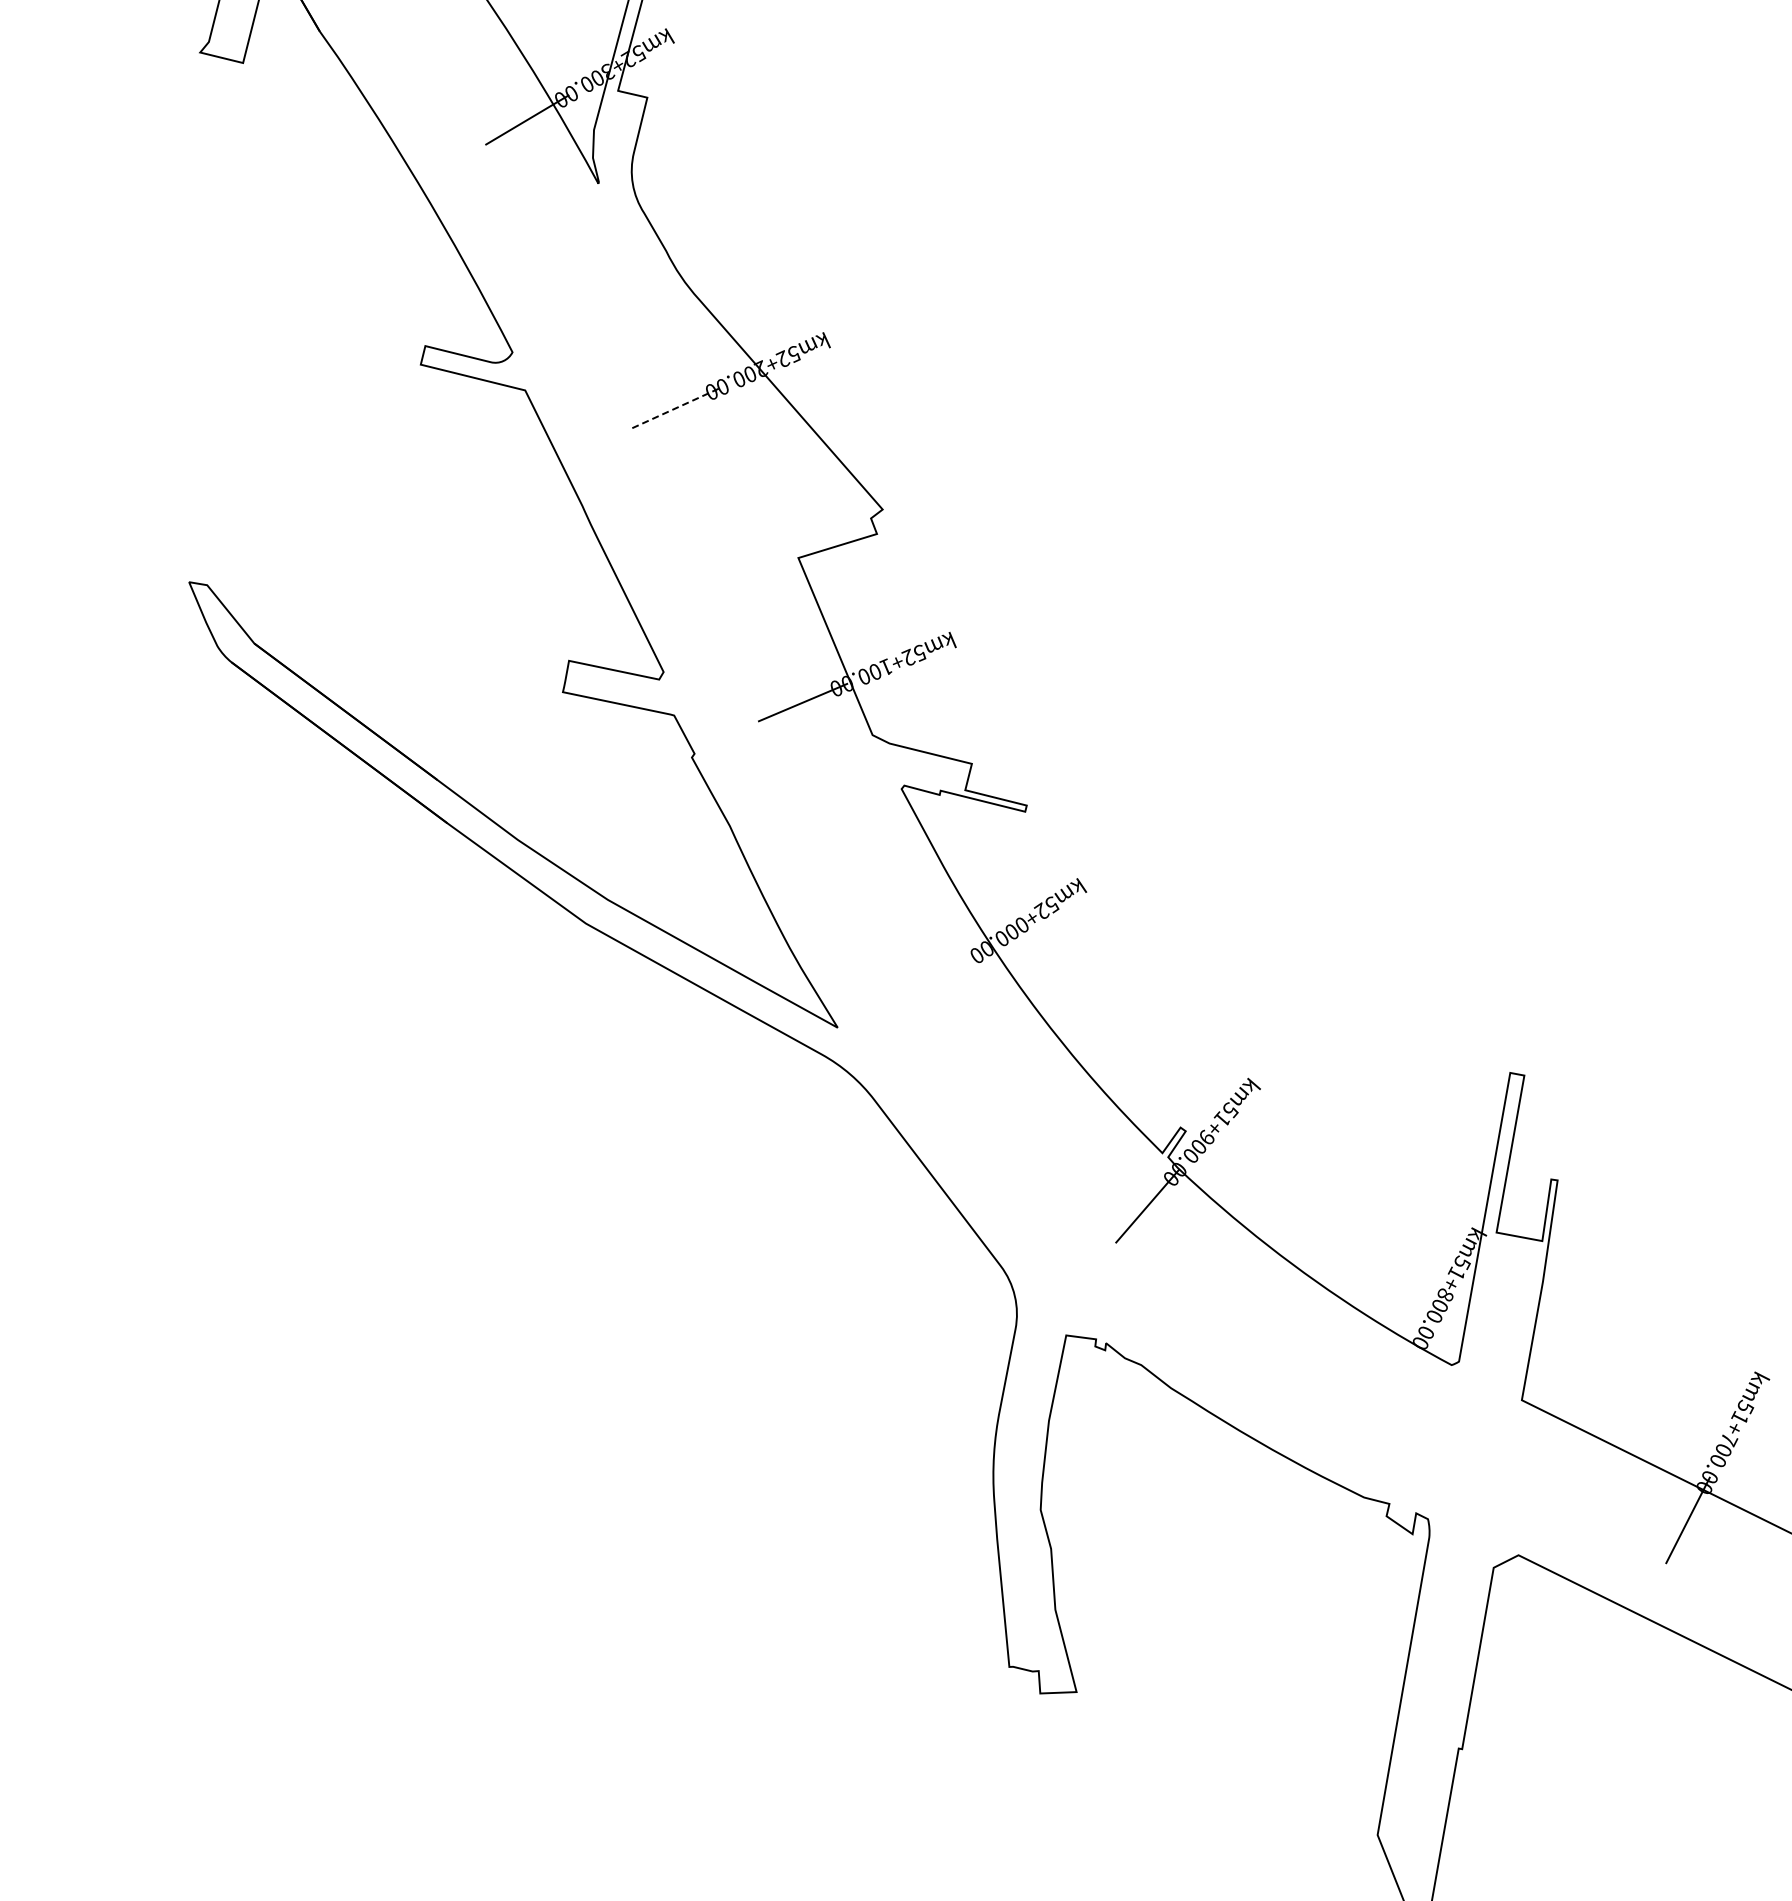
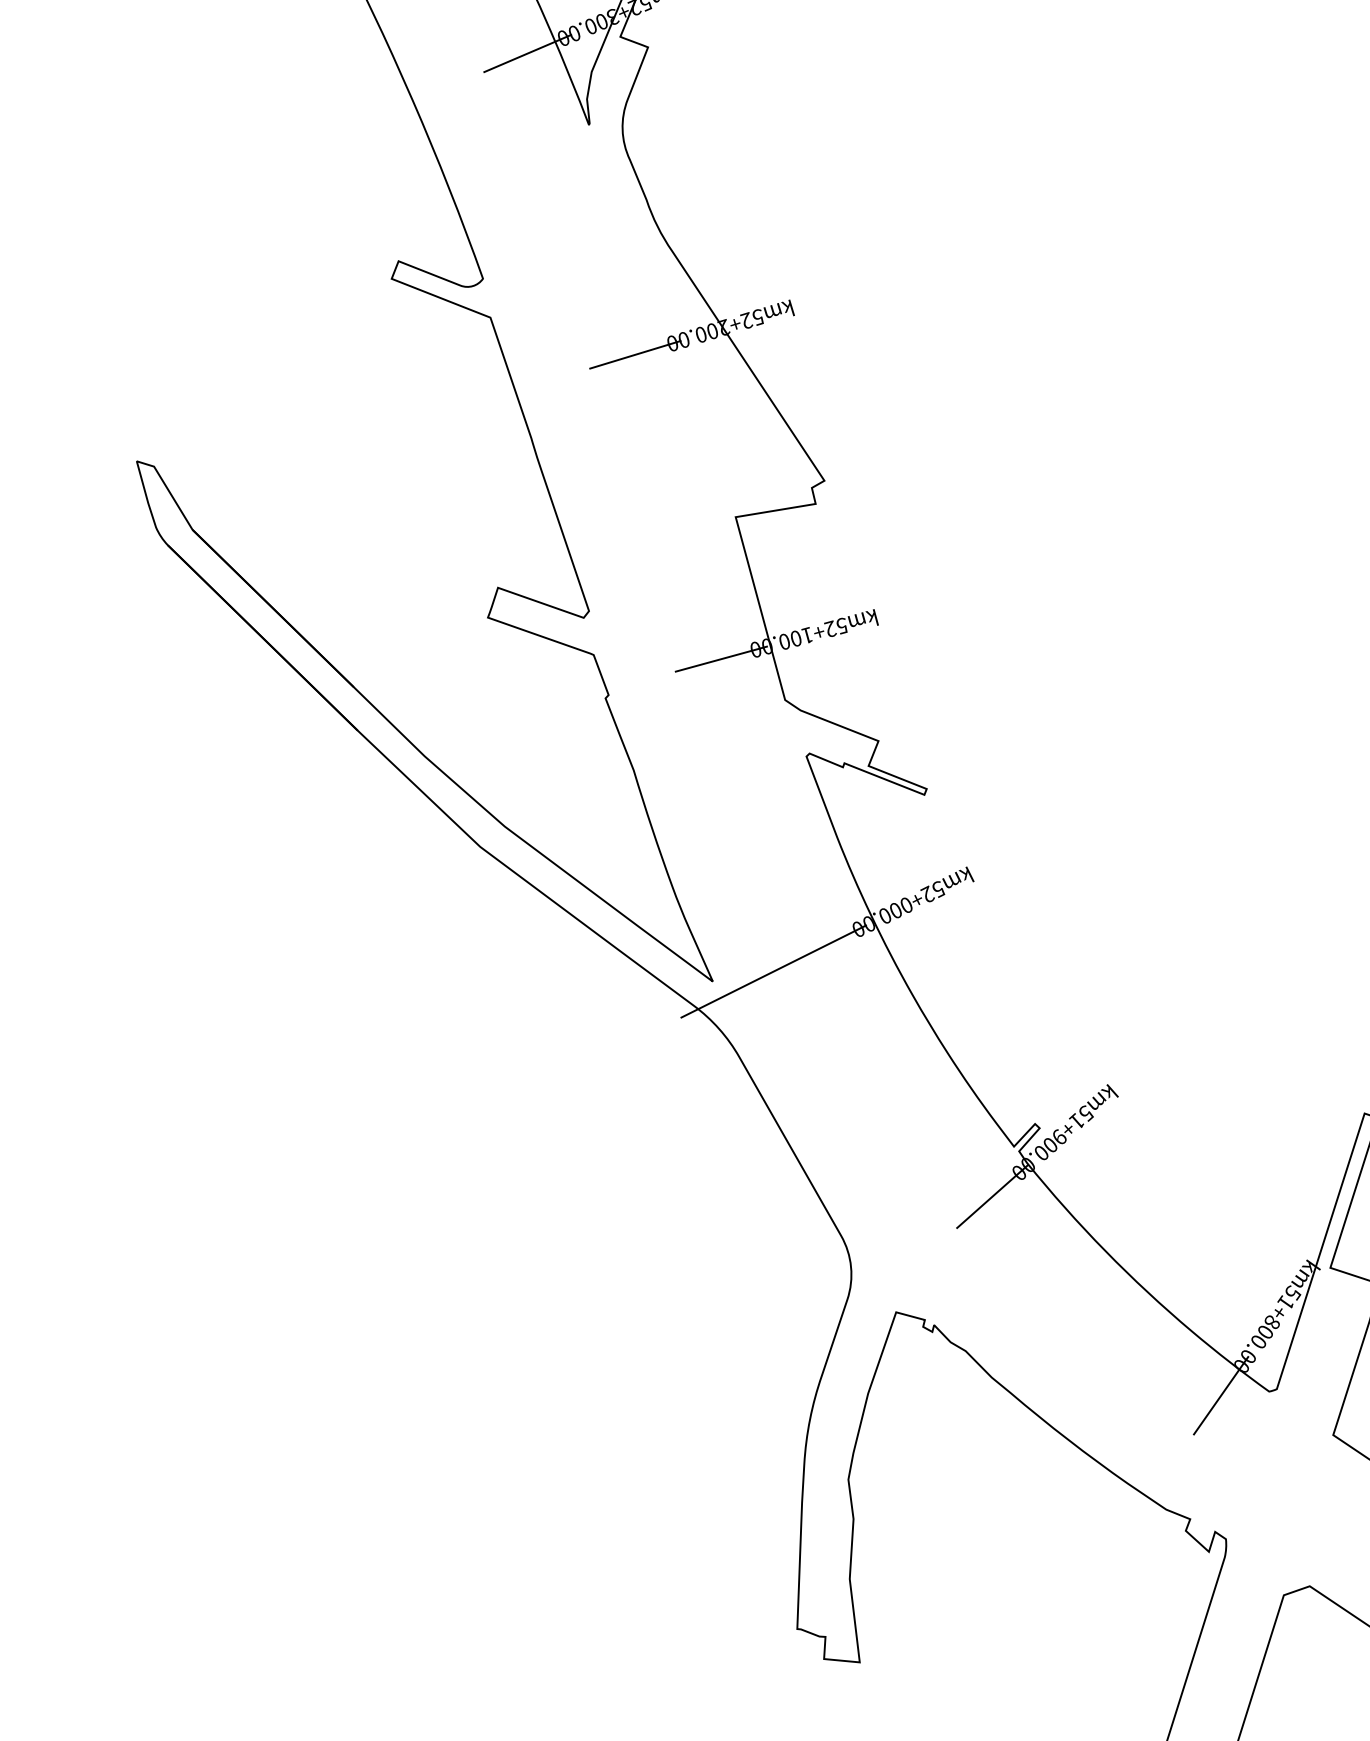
line: (675, 408) -> (635, 354), dashed -> solid
line: (897, 1009) -> (773, 971), added
line: (1403, 1375) -> (1220, 1395), added

